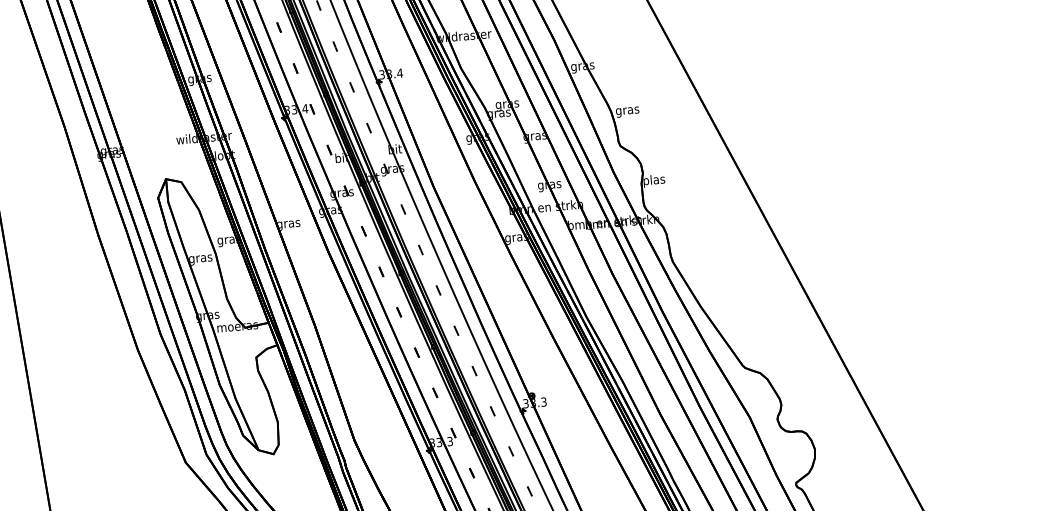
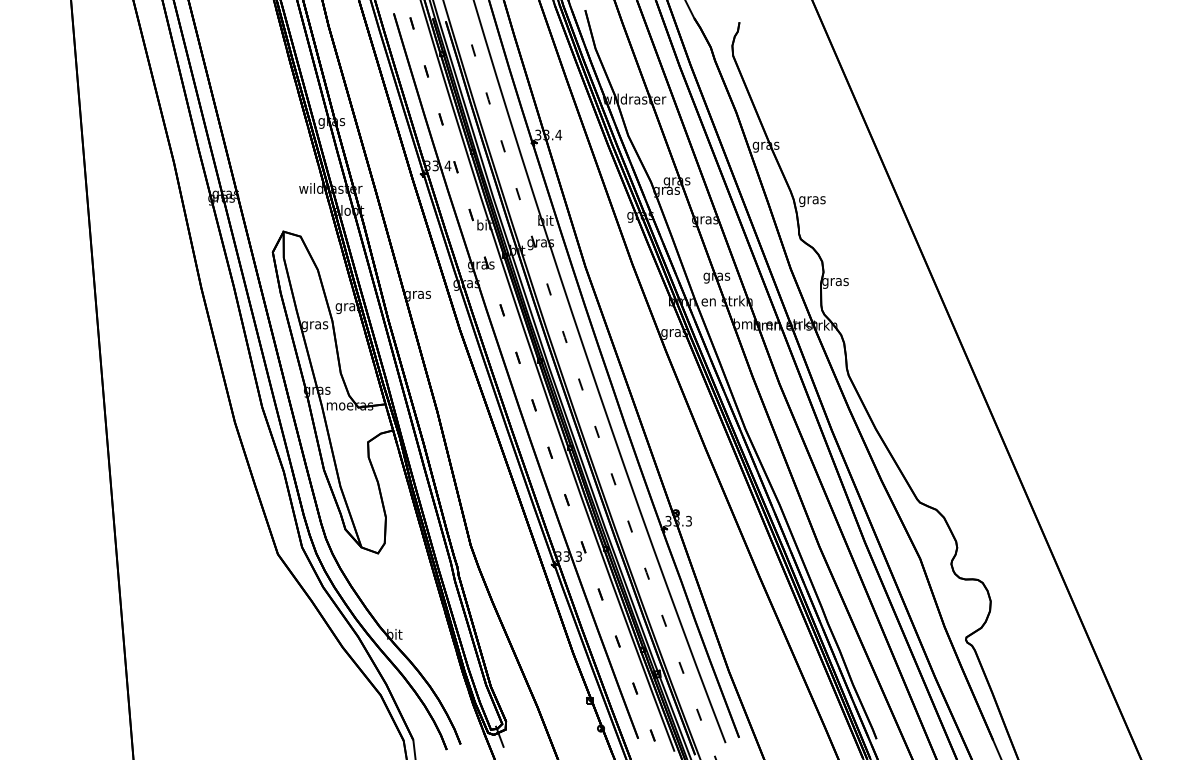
text: (654, 180) -> (835, 281), plas -> gras

